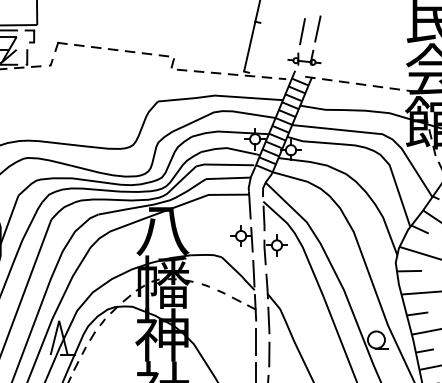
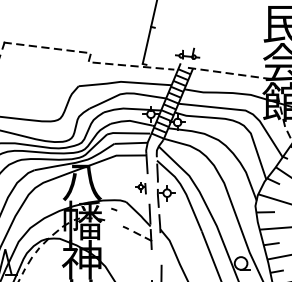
line: (317, 28) -> (197, 31), removed
line: (302, 31) -> (186, 34), removed
part: (241, 238) -> (140, 188), size x0.6
line: (205, 285) -> (114, 209), moved
line: (268, 320) -> (160, 248), removed
line: (256, 341) -> (151, 264), removed

